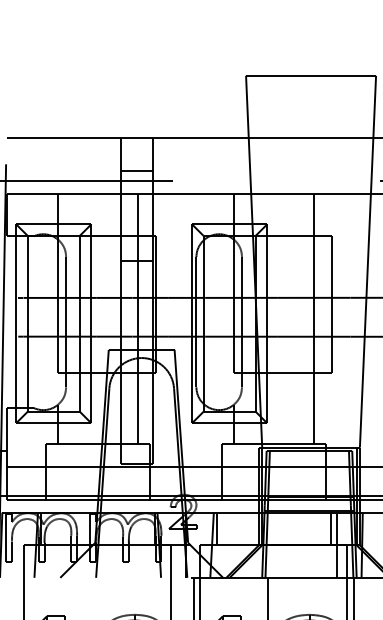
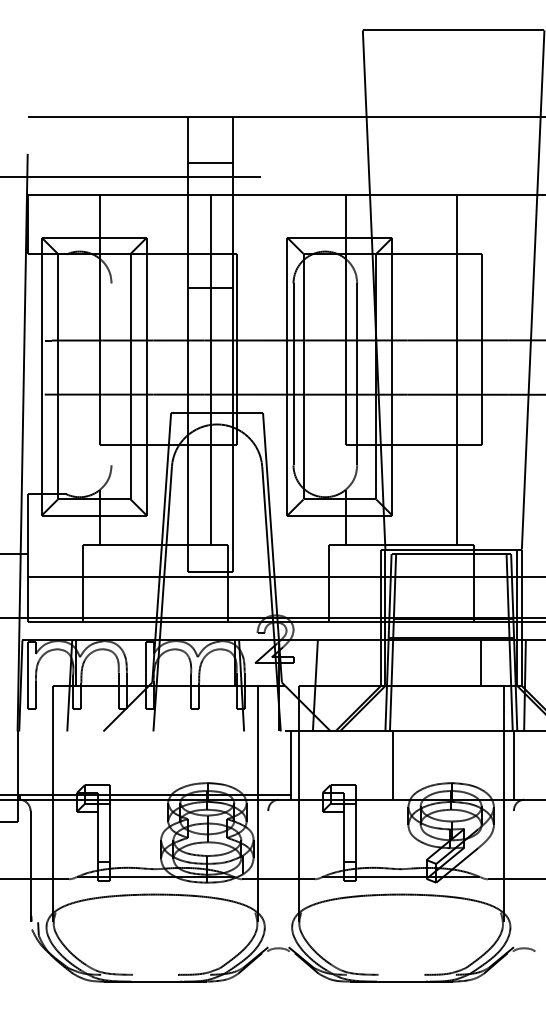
line: (66, 322) -> (111, 374), removed
line: (216, 528) -> (321, 662), removed
line: (336, 544) -> (489, 685), removed

